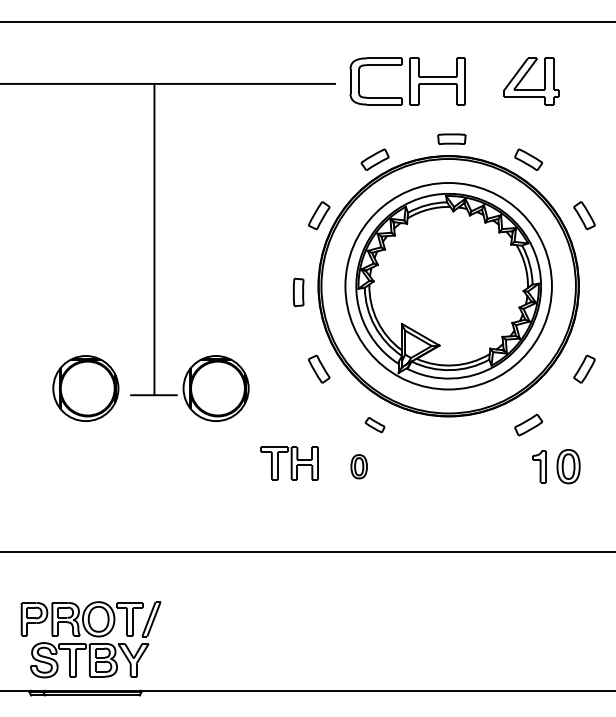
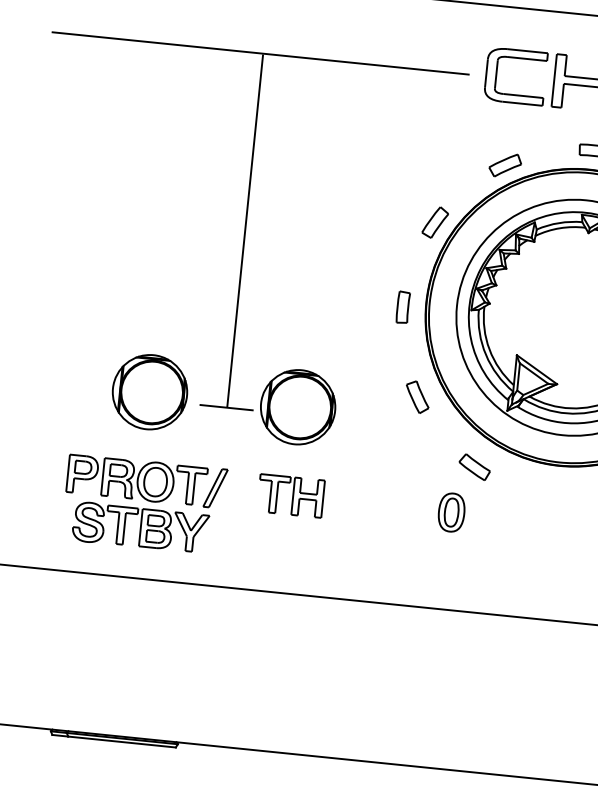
part: (374, 424) -> (474, 466), size x1.43
part: (289, 463) -> (290, 496), moved
part: (359, 466) -> (452, 512), size x1.43
part: (90, 639) -> (143, 504), moved

